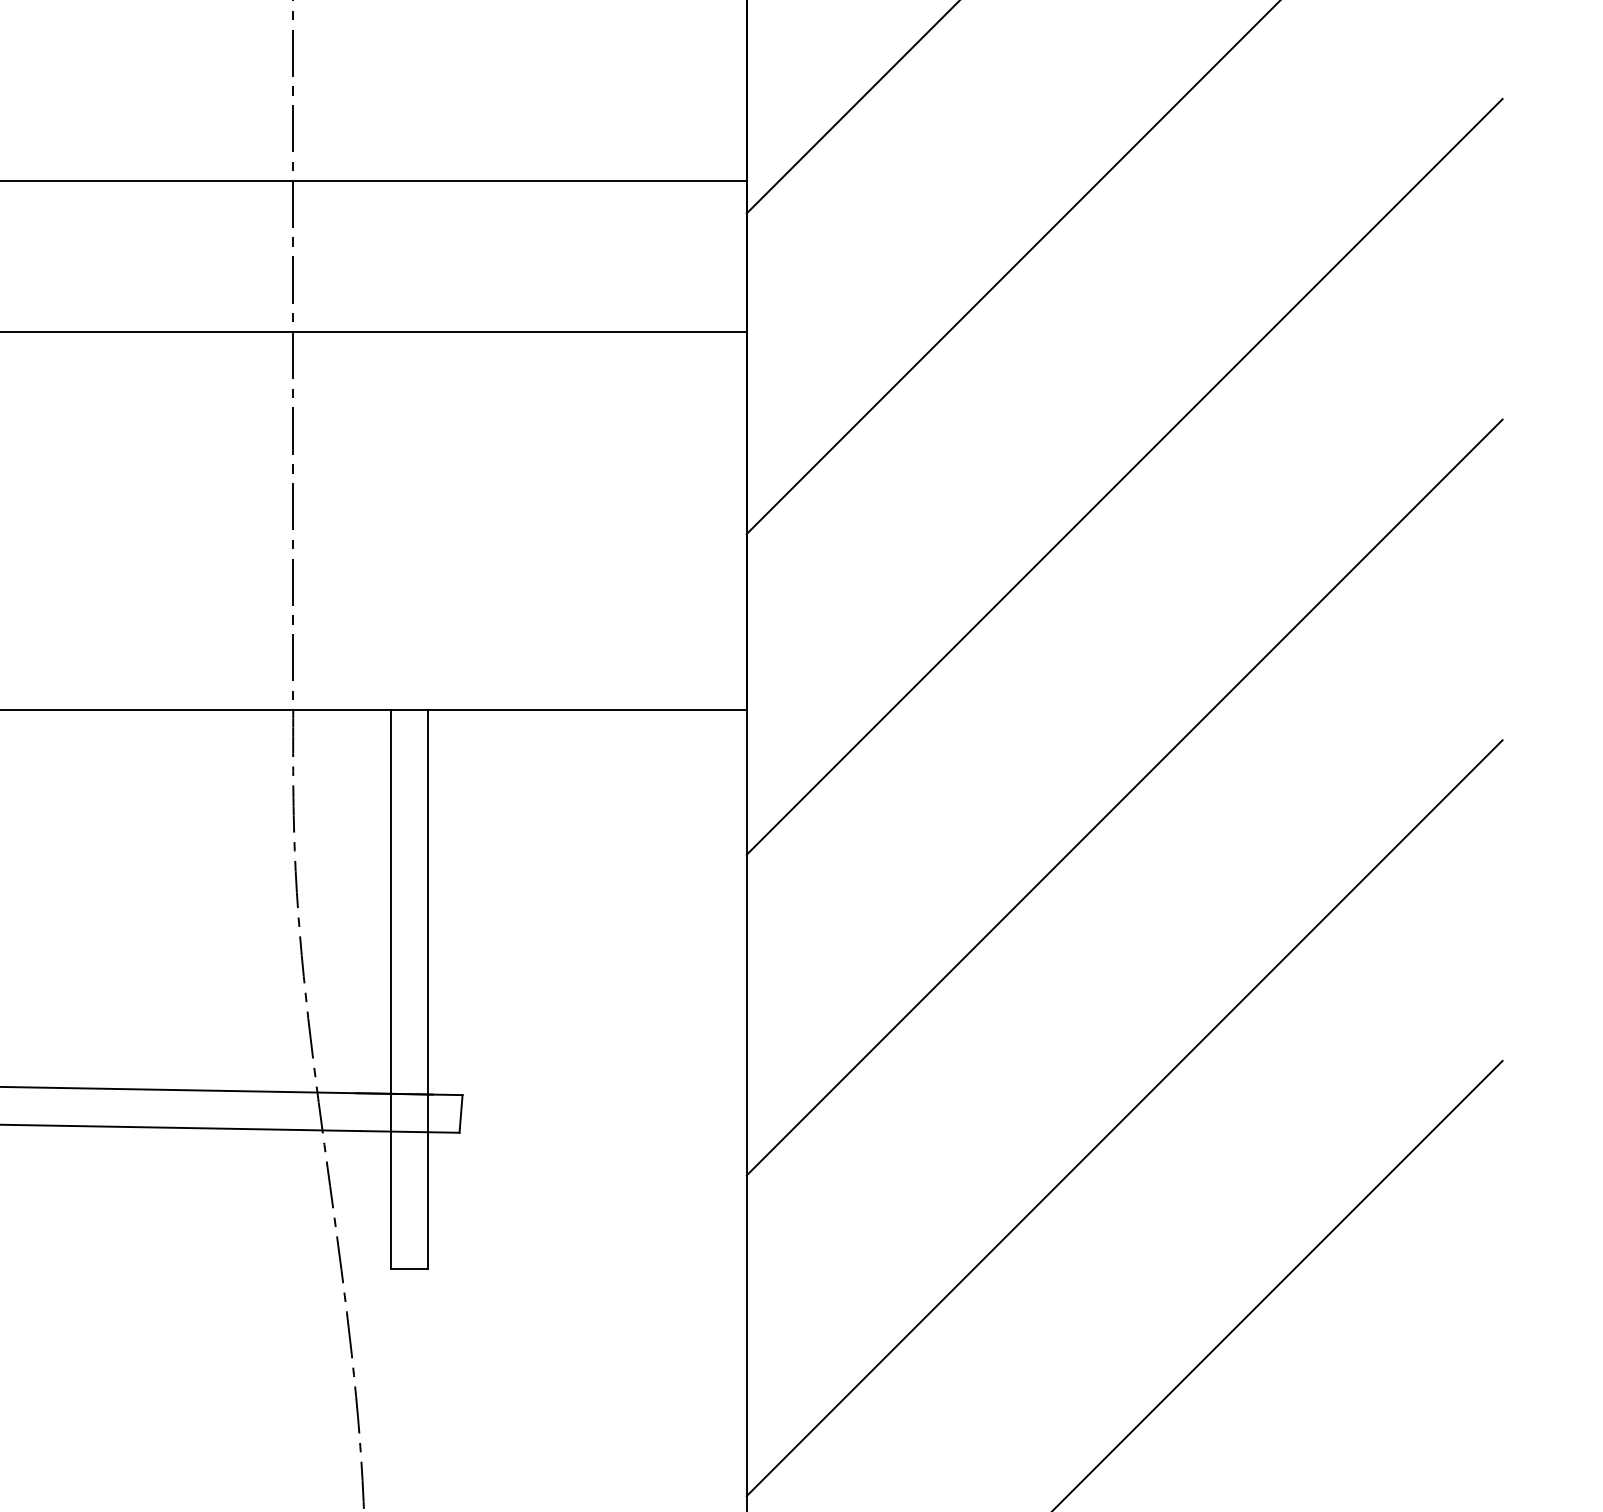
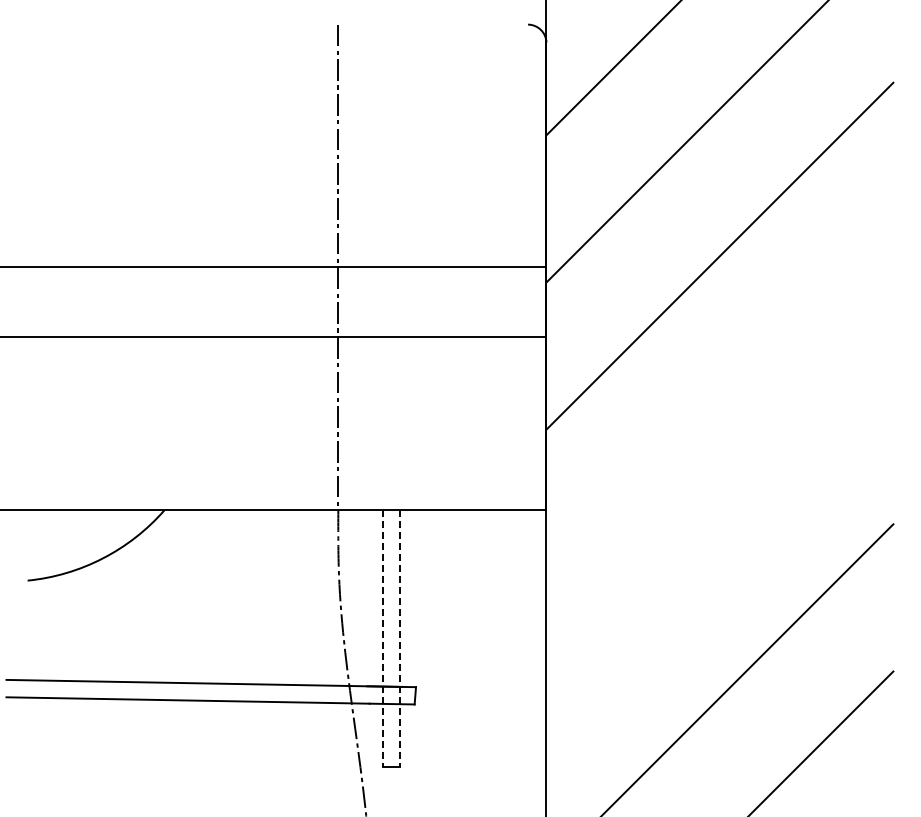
line: (1123, 474) -> (719, 402), removed
line: (1123, 797) -> (719, 550), removed
line: (391, 991) -> (383, 639), solid -> dashed
line: (428, 991) -> (400, 639), solid -> dashed

